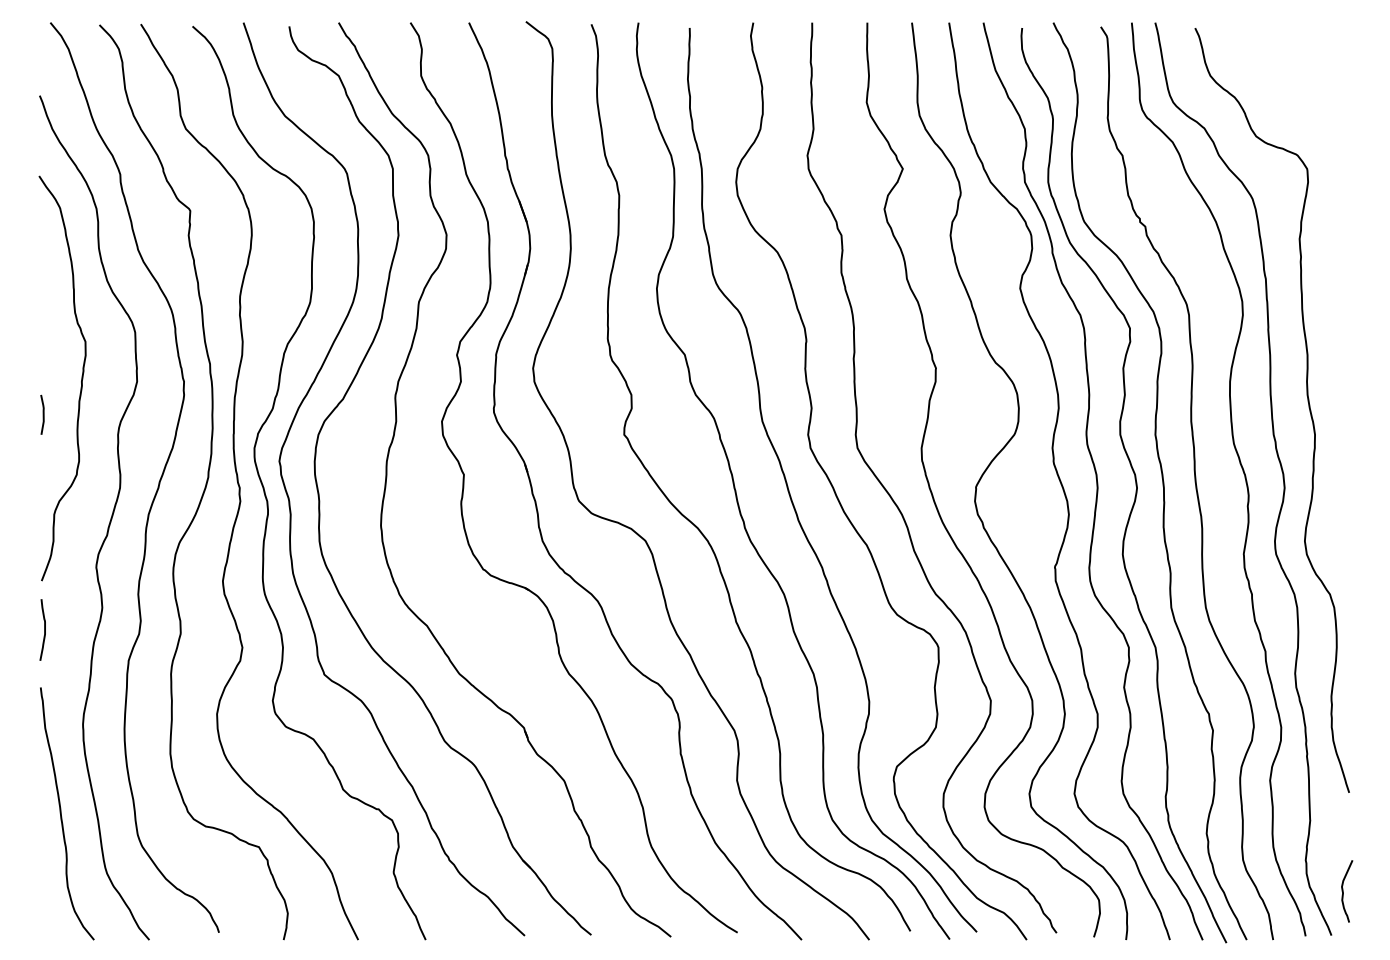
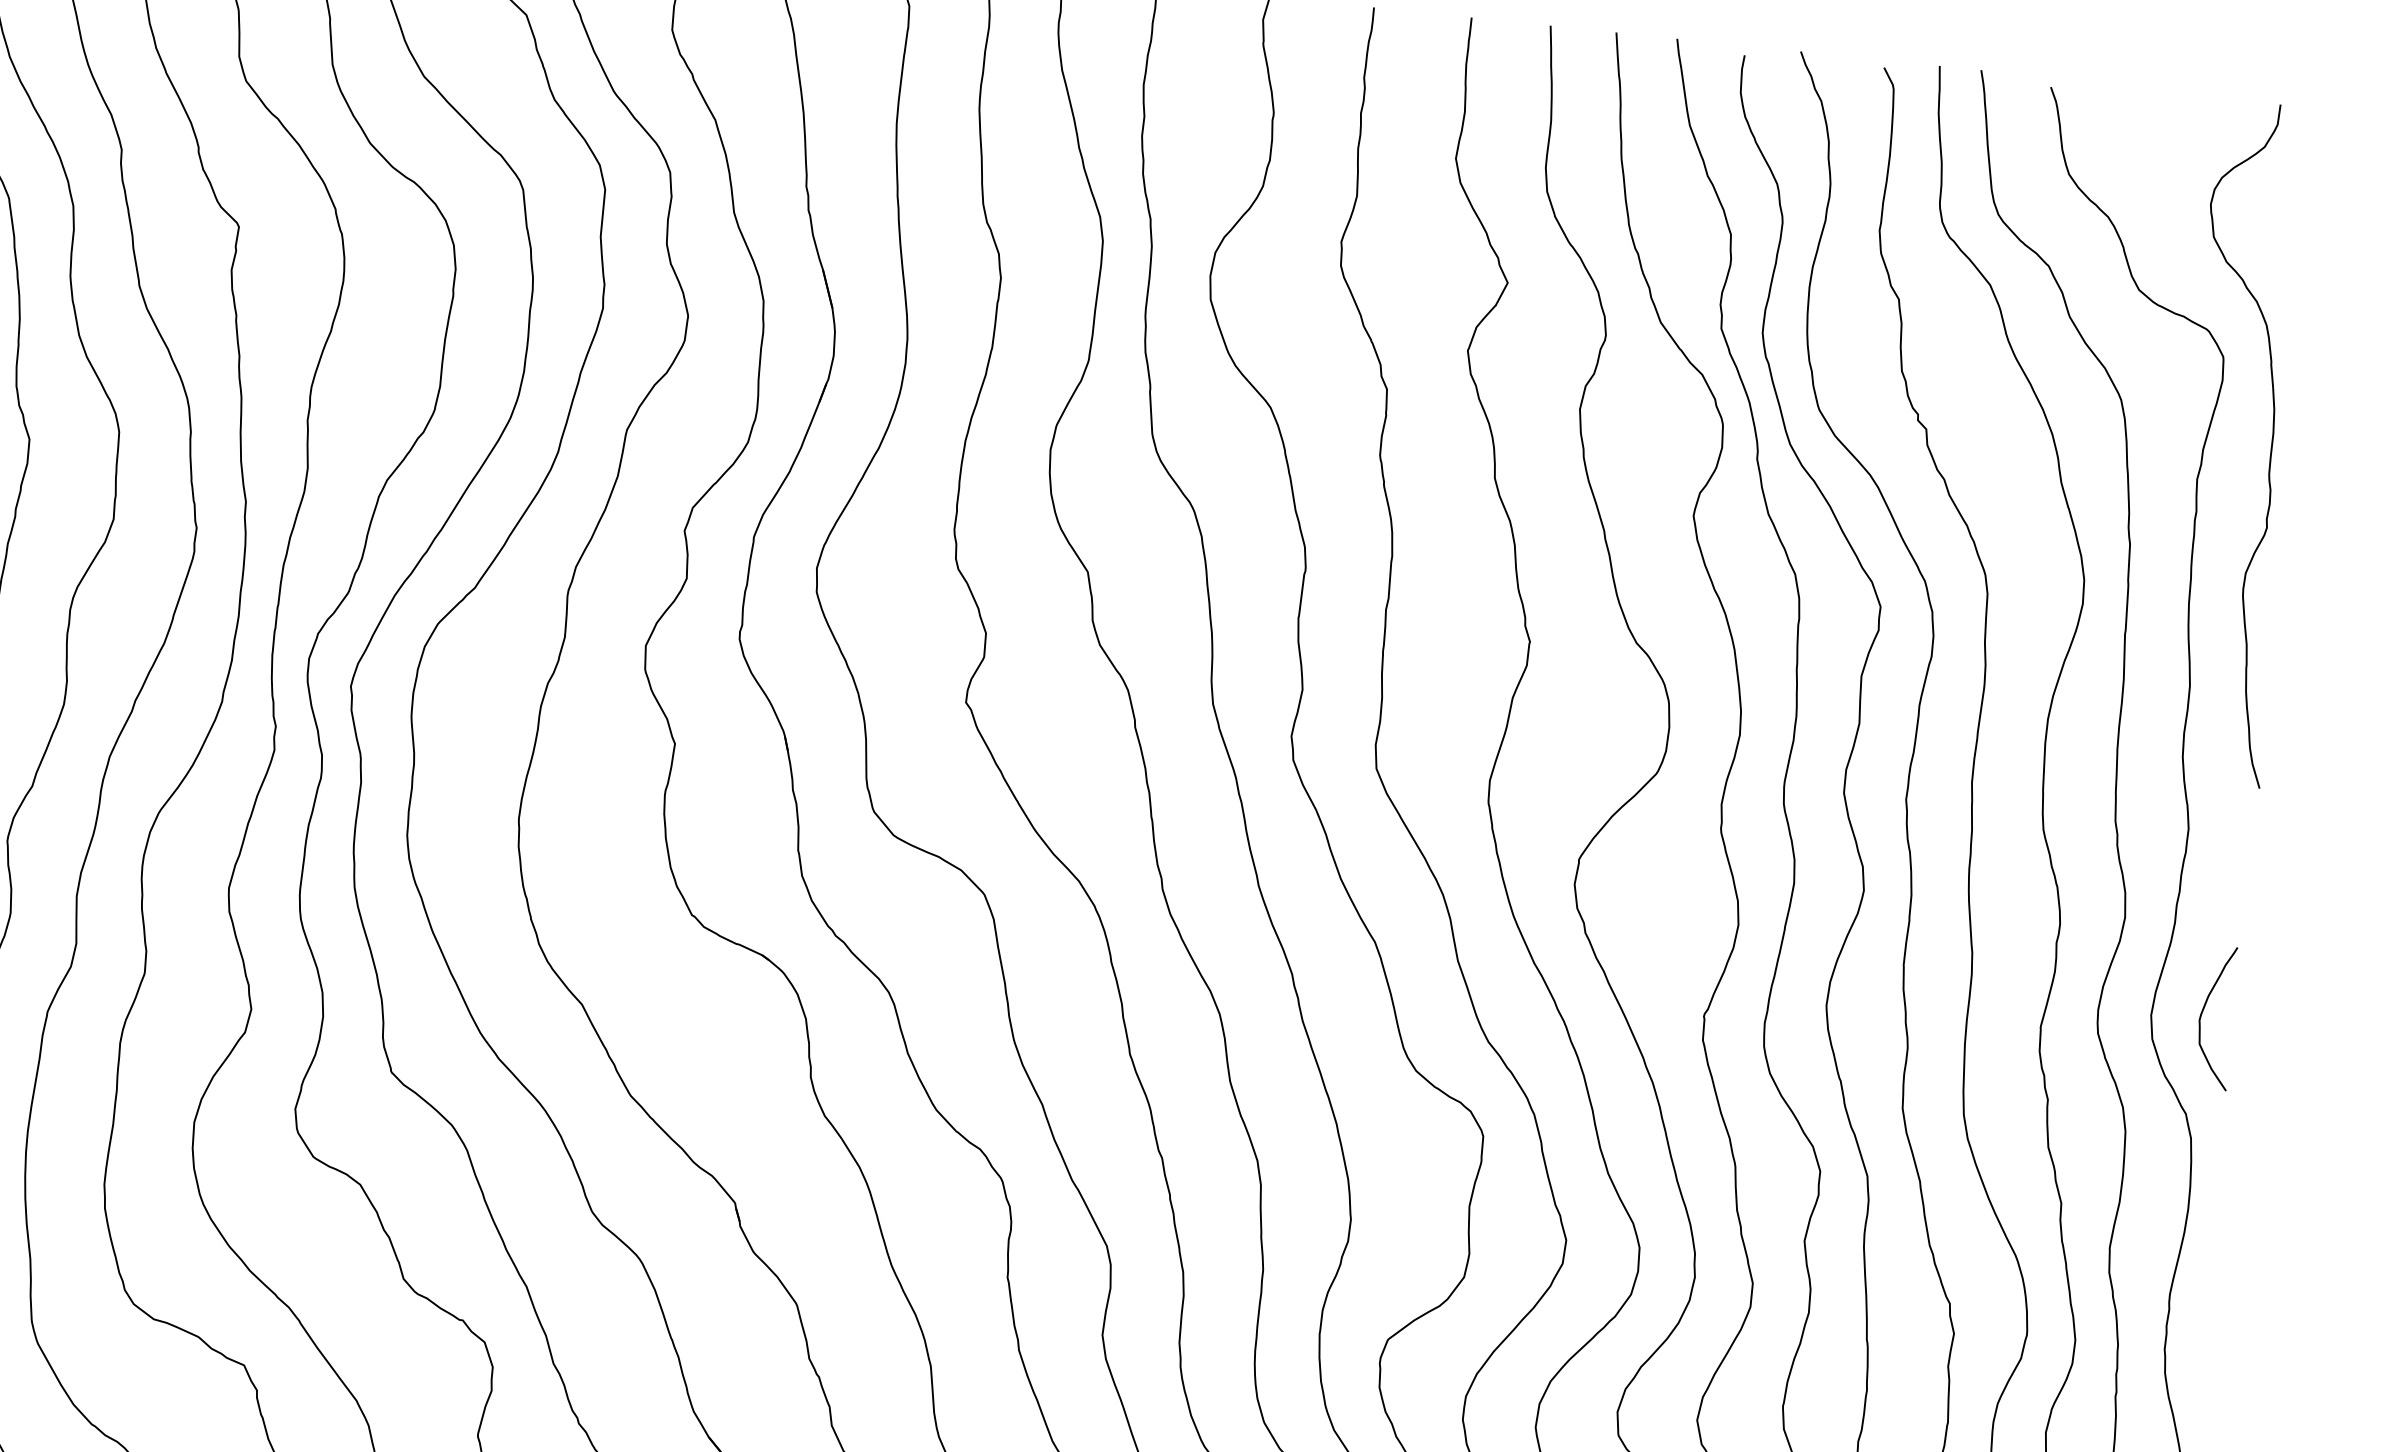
curve: (1338, 216) -> (2270, 446), added
curve: (1334, 536) -> (2204, 1012), added

